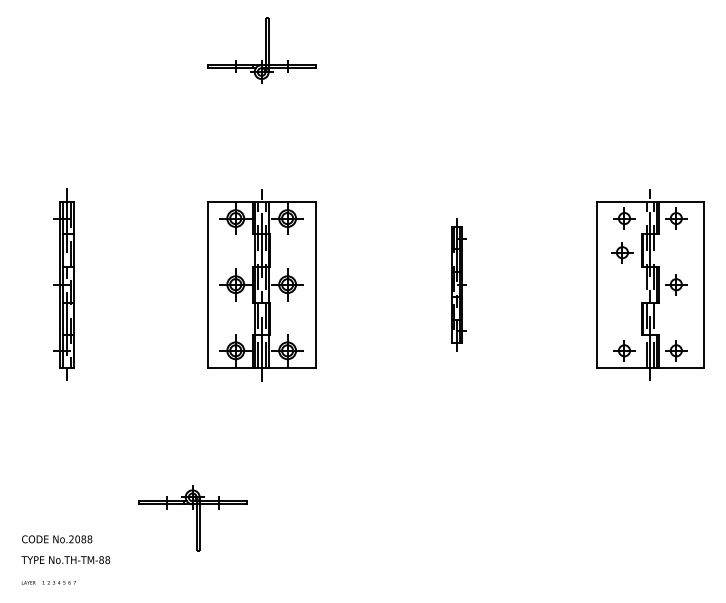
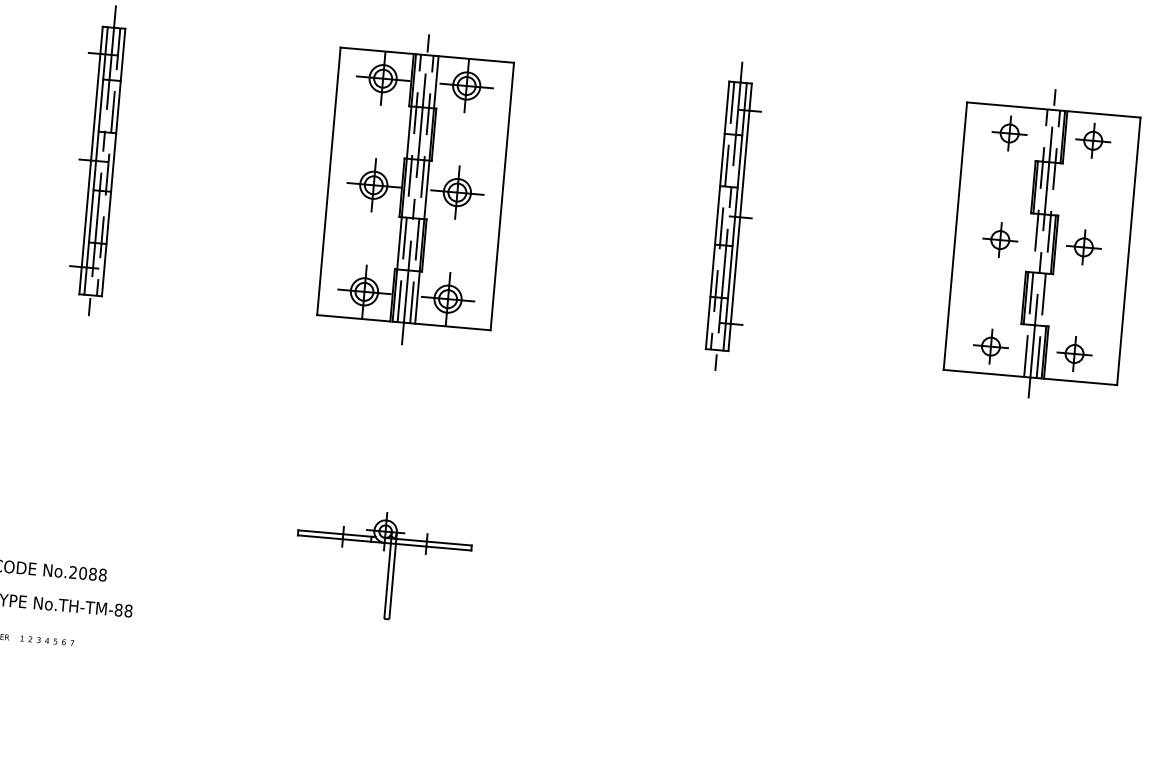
part: (622, 252) -> (1000, 239), moved
part: (459, 284) -> (734, 216), size x1.43
part: (192, 518) -> (382, 565), moved

